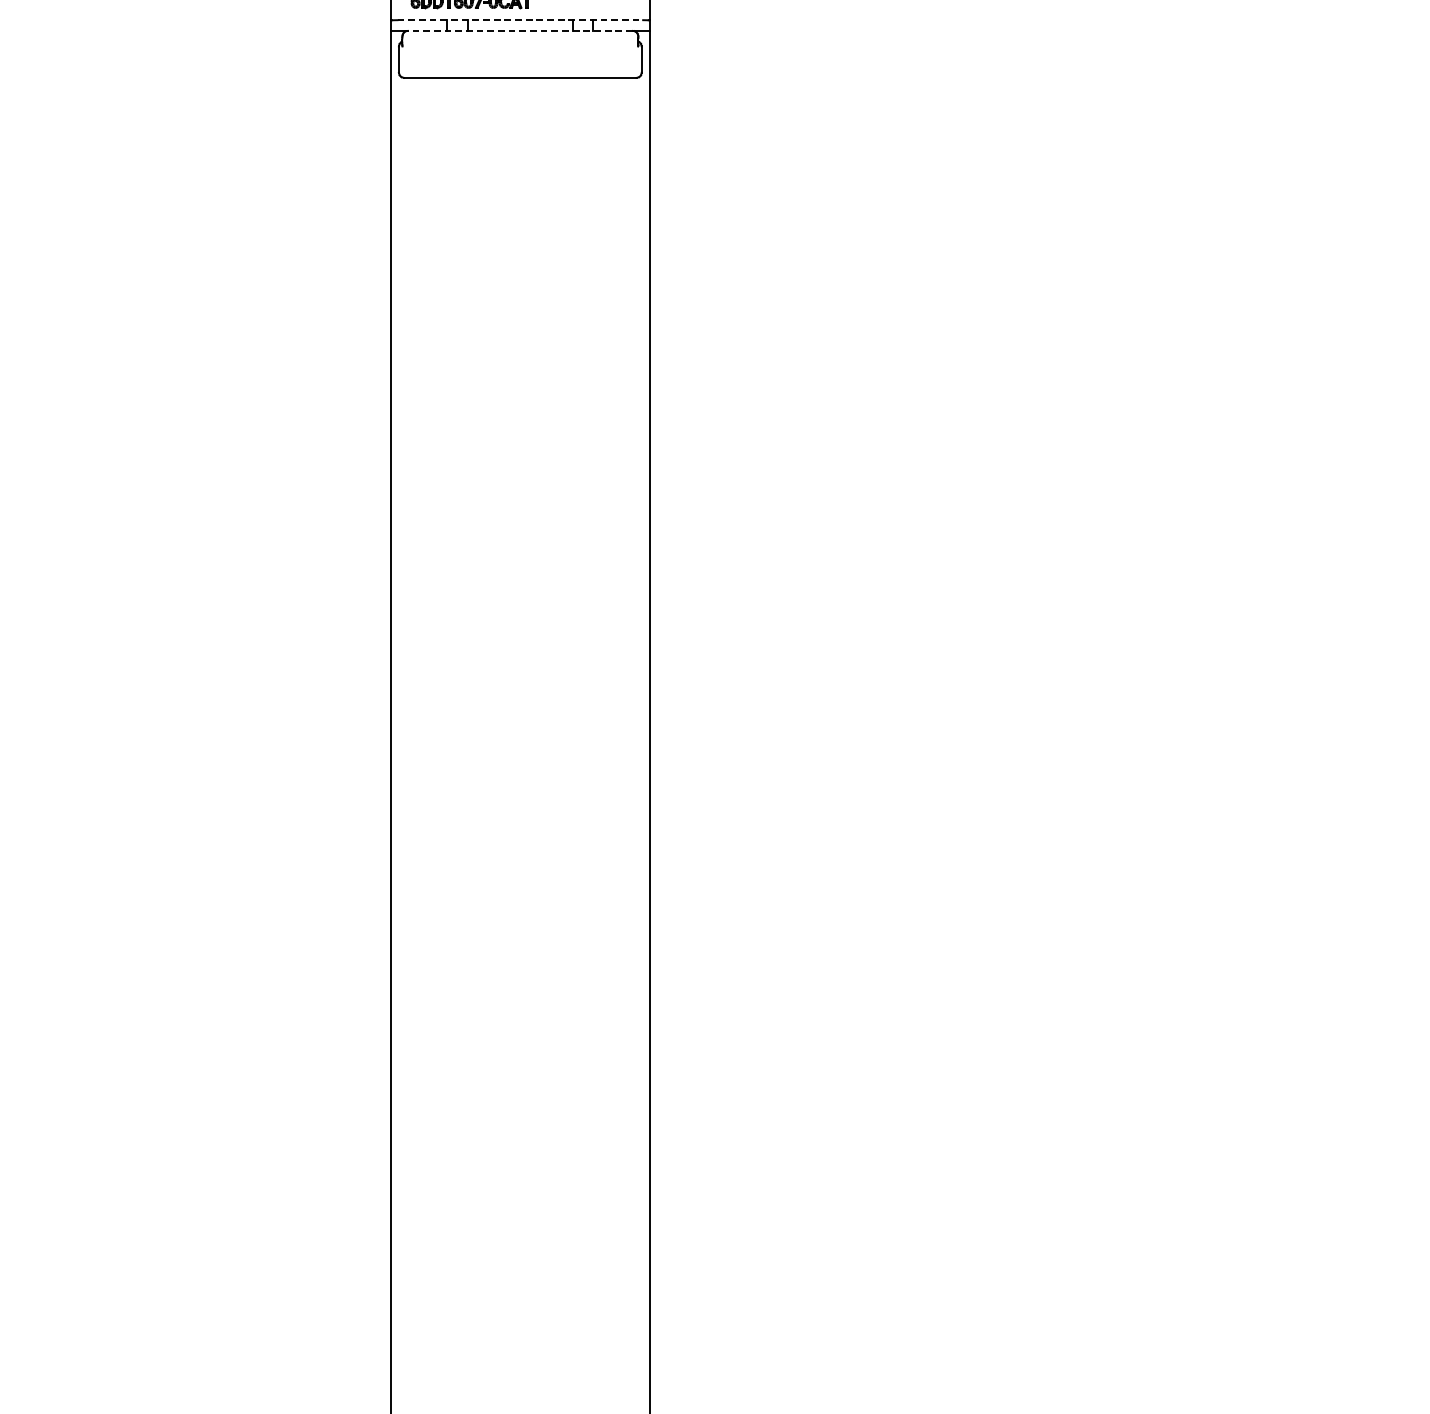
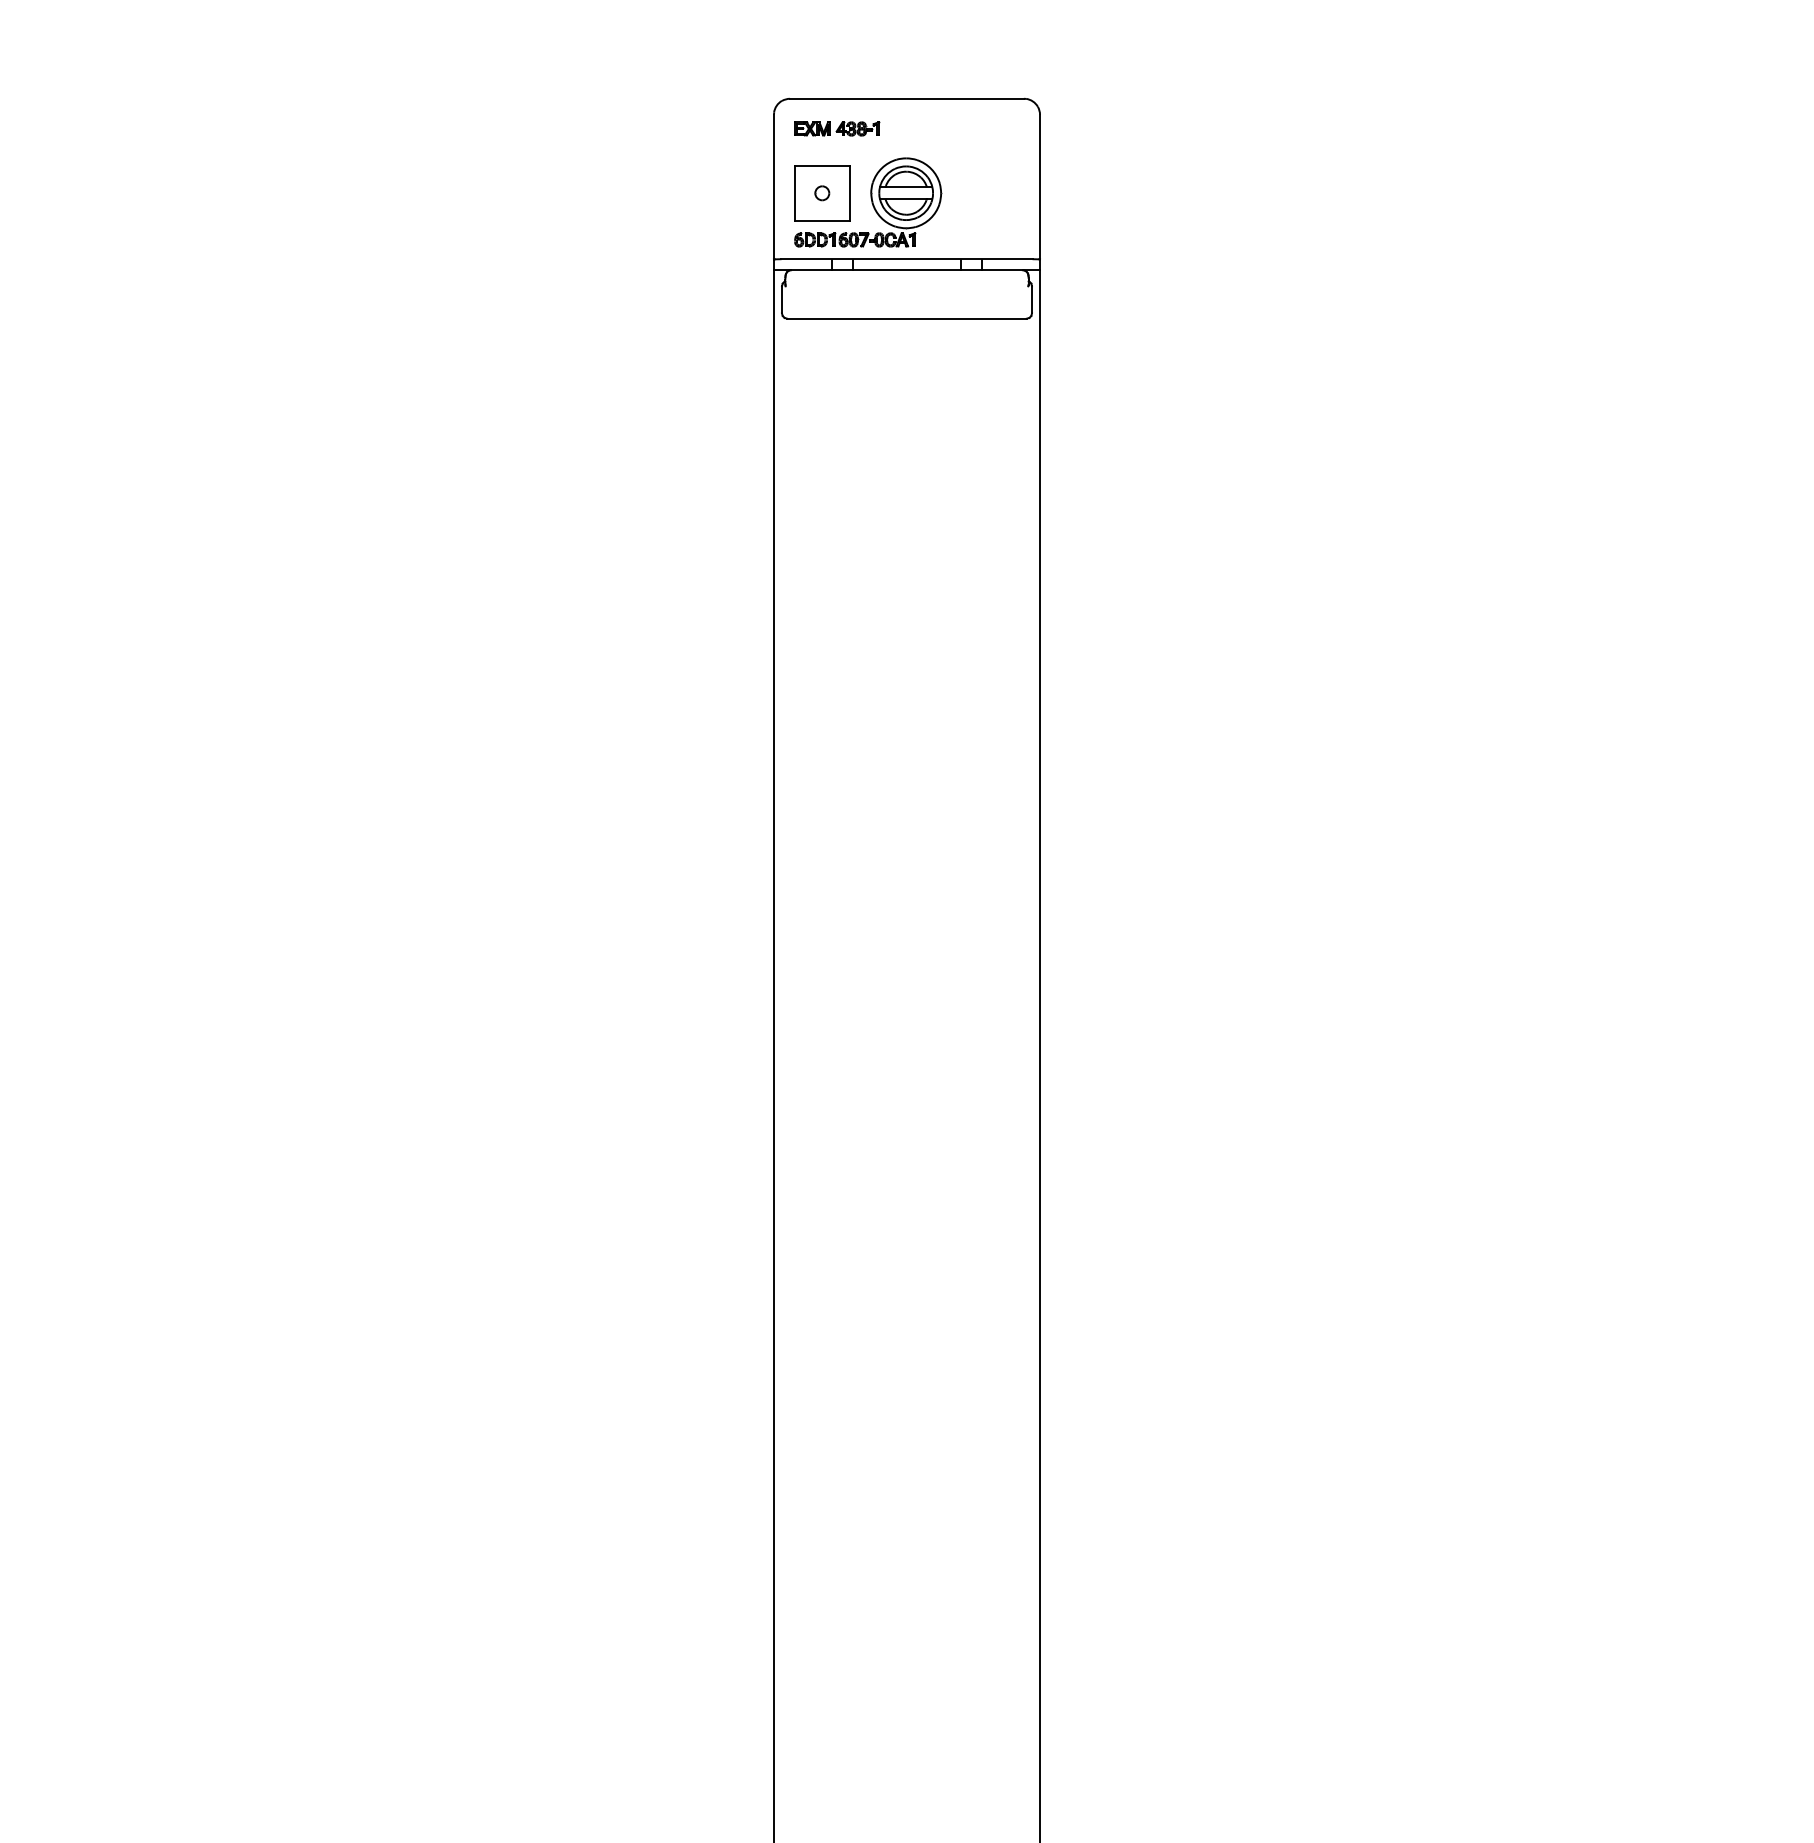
line: (520, 20) -> (907, 259), dashed -> solid
line: (519, 31) -> (906, 270), dashed -> solid

